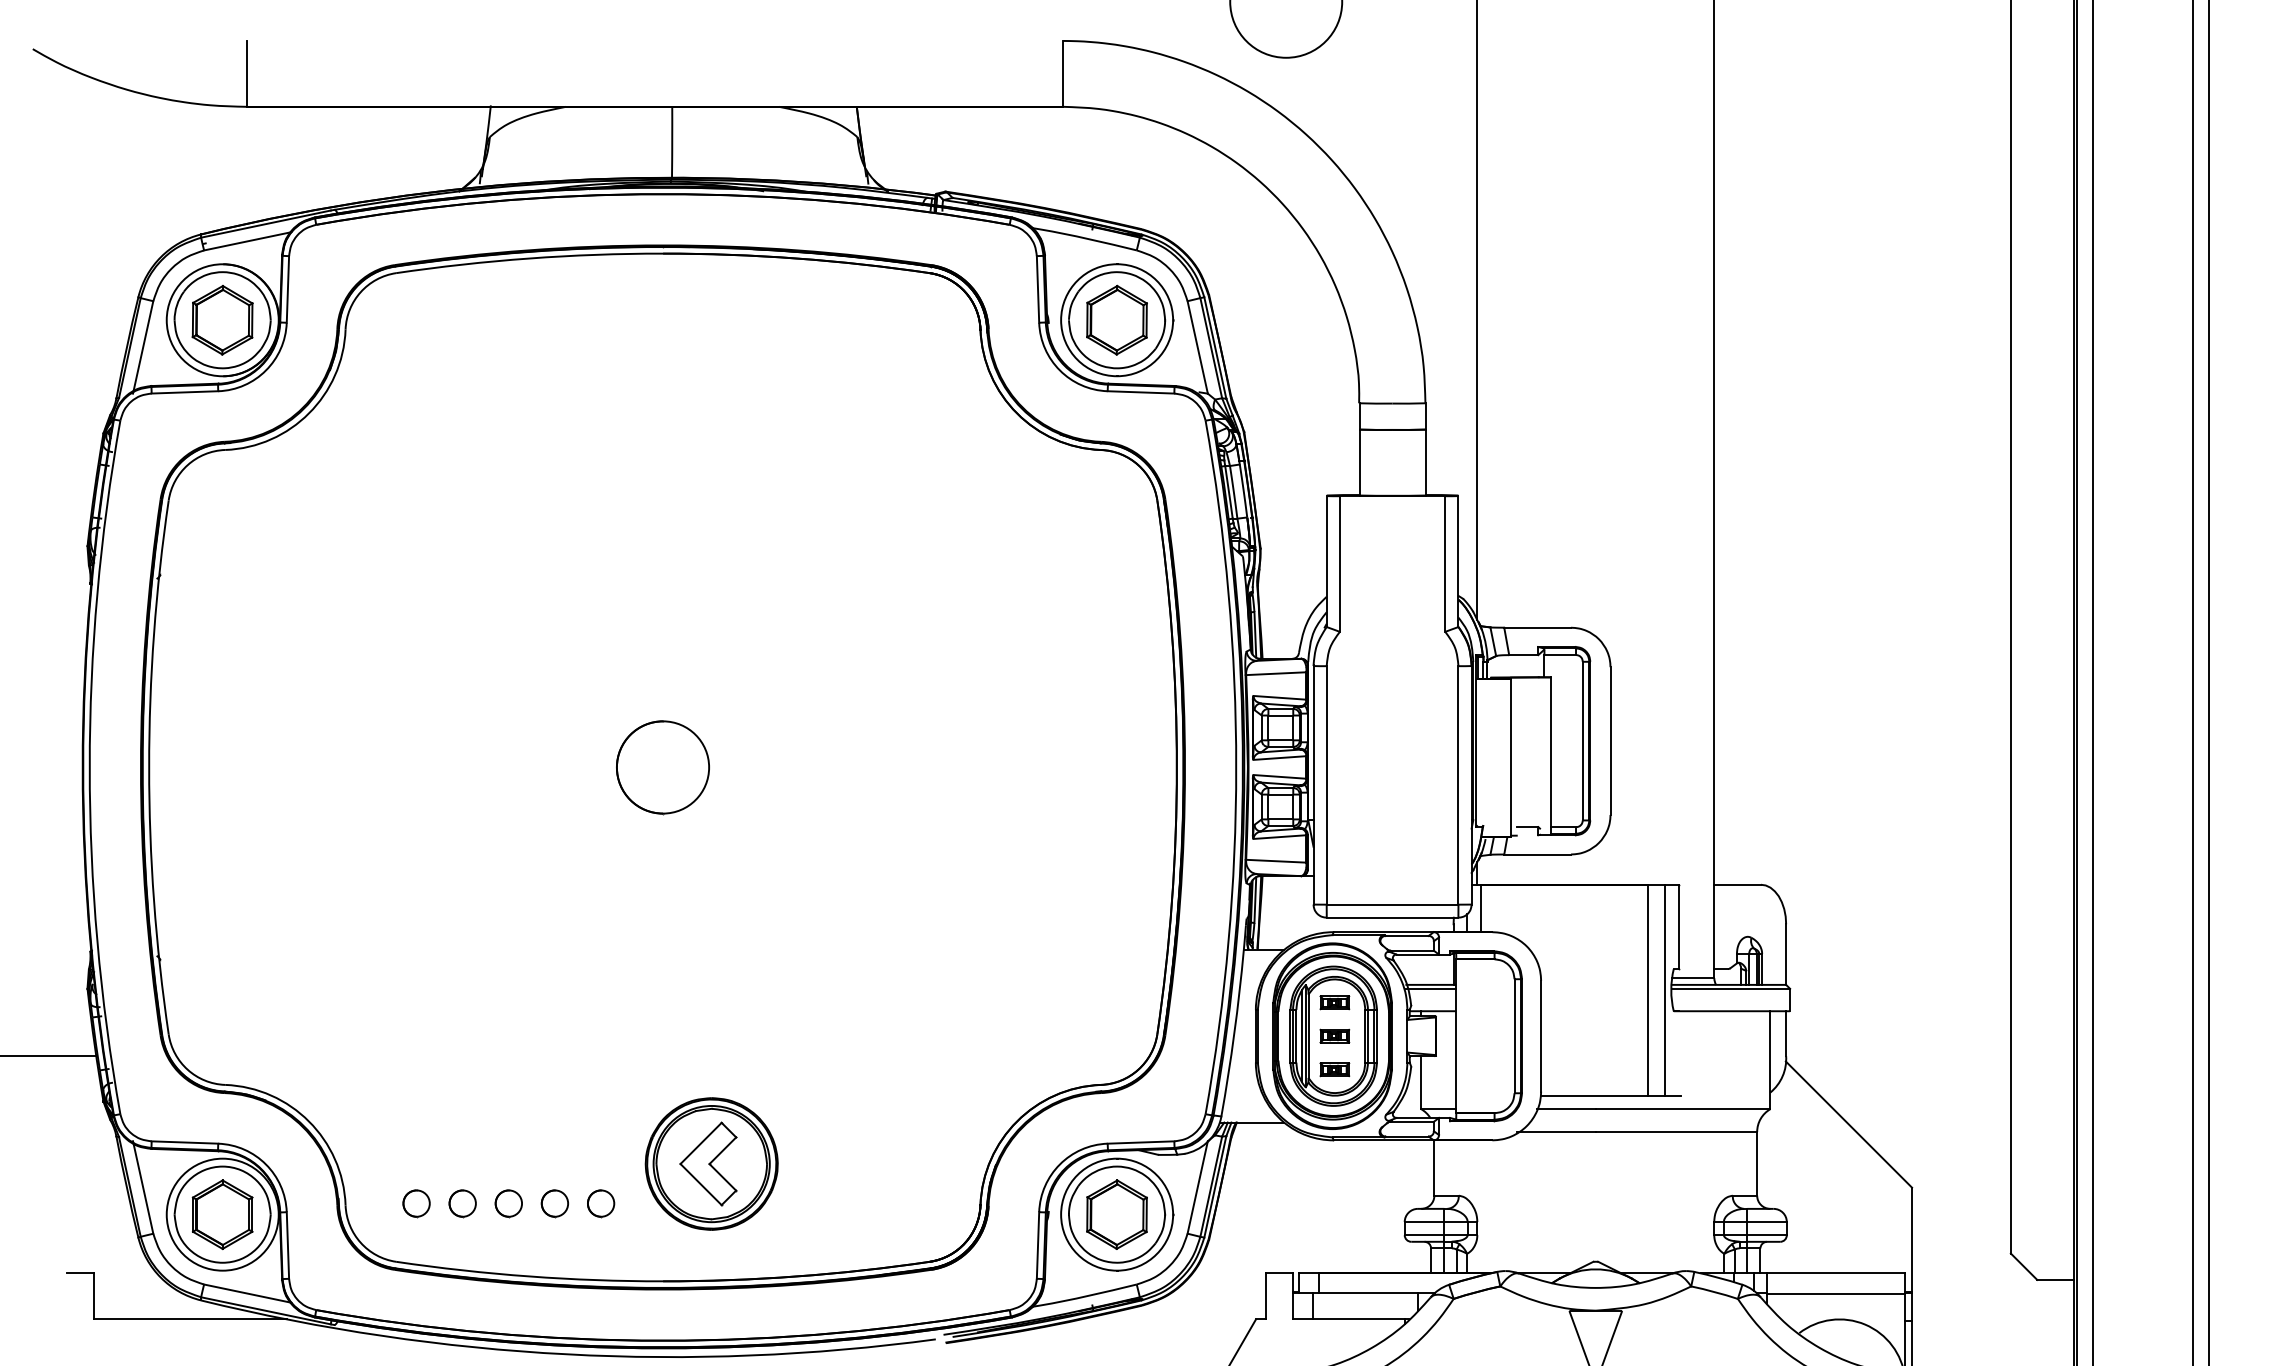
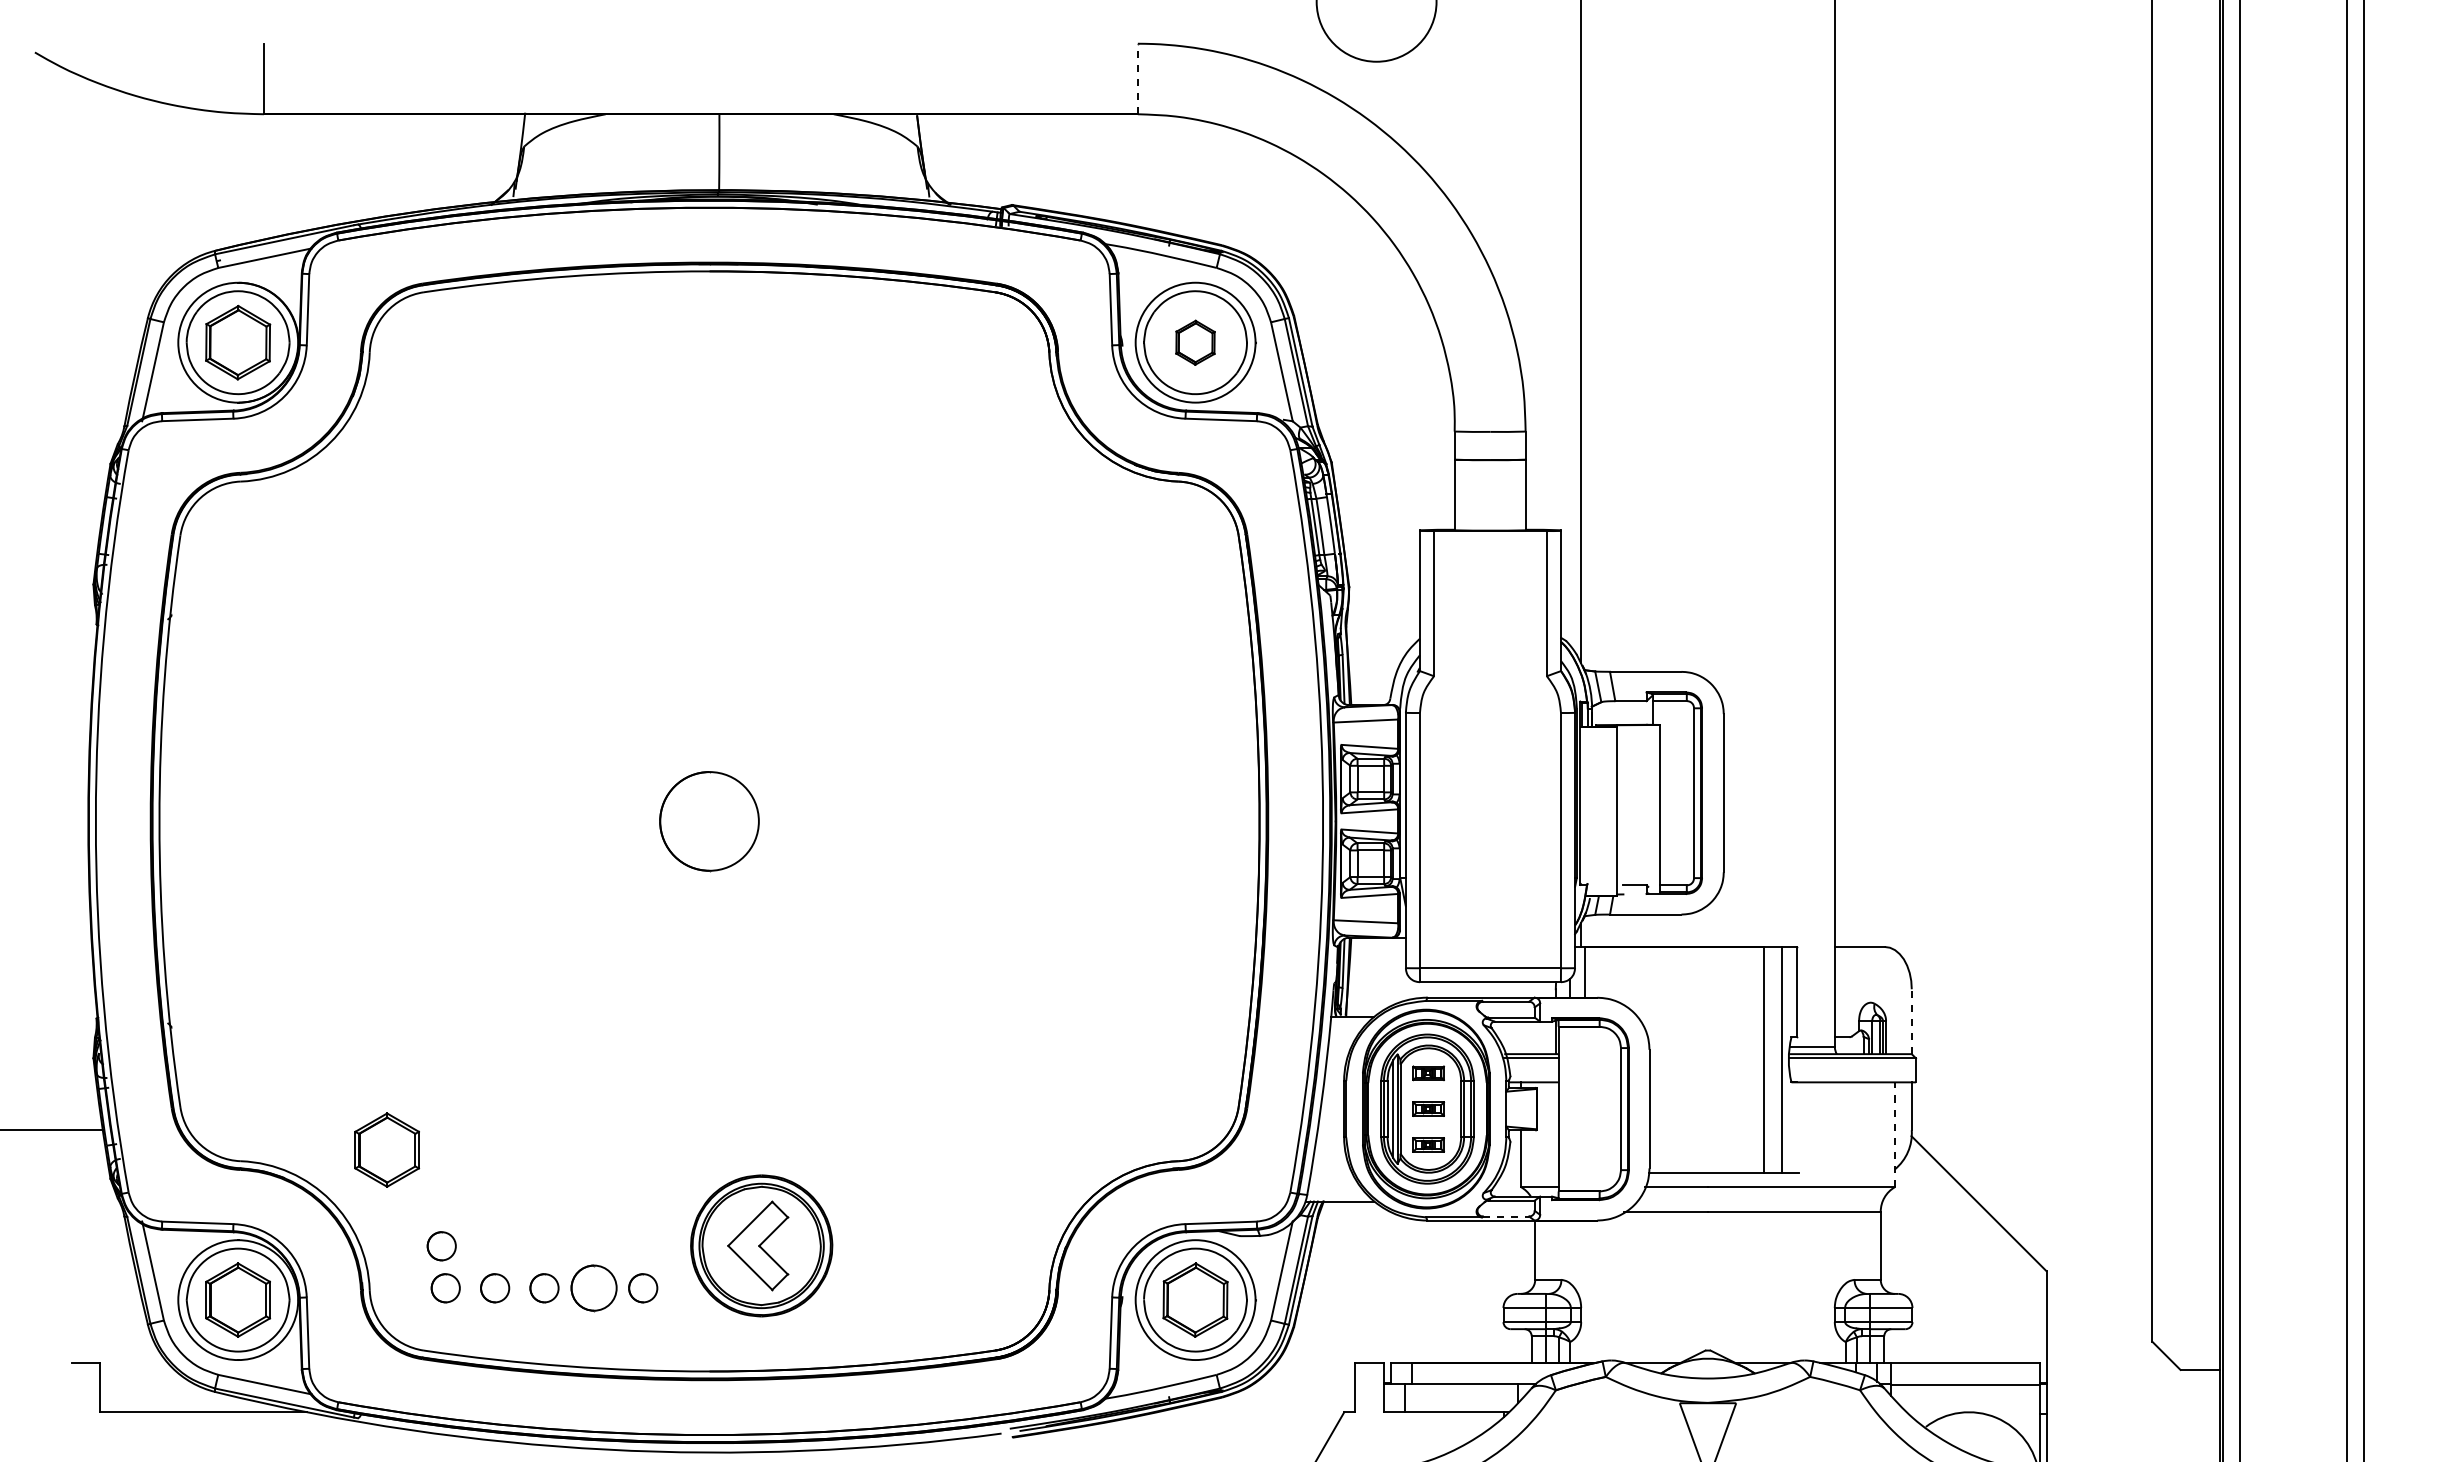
line: (1062, 73) -> (1137, 78), solid -> dashed
part: (1117, 320) -> (1195, 342), size x0.6
line: (1785, 954) -> (1911, 1021), solid -> dashed
line: (1770, 1059) -> (1894, 1134), solid -> dashed
part: (362, 1073) -> (387, 1149), added
line: (1407, 1136) -> (1506, 1216), solid -> dashed
circle: (412, 1164) -> (441, 1246), added
circle: (554, 1203) -> (593, 1288), size x1.6

